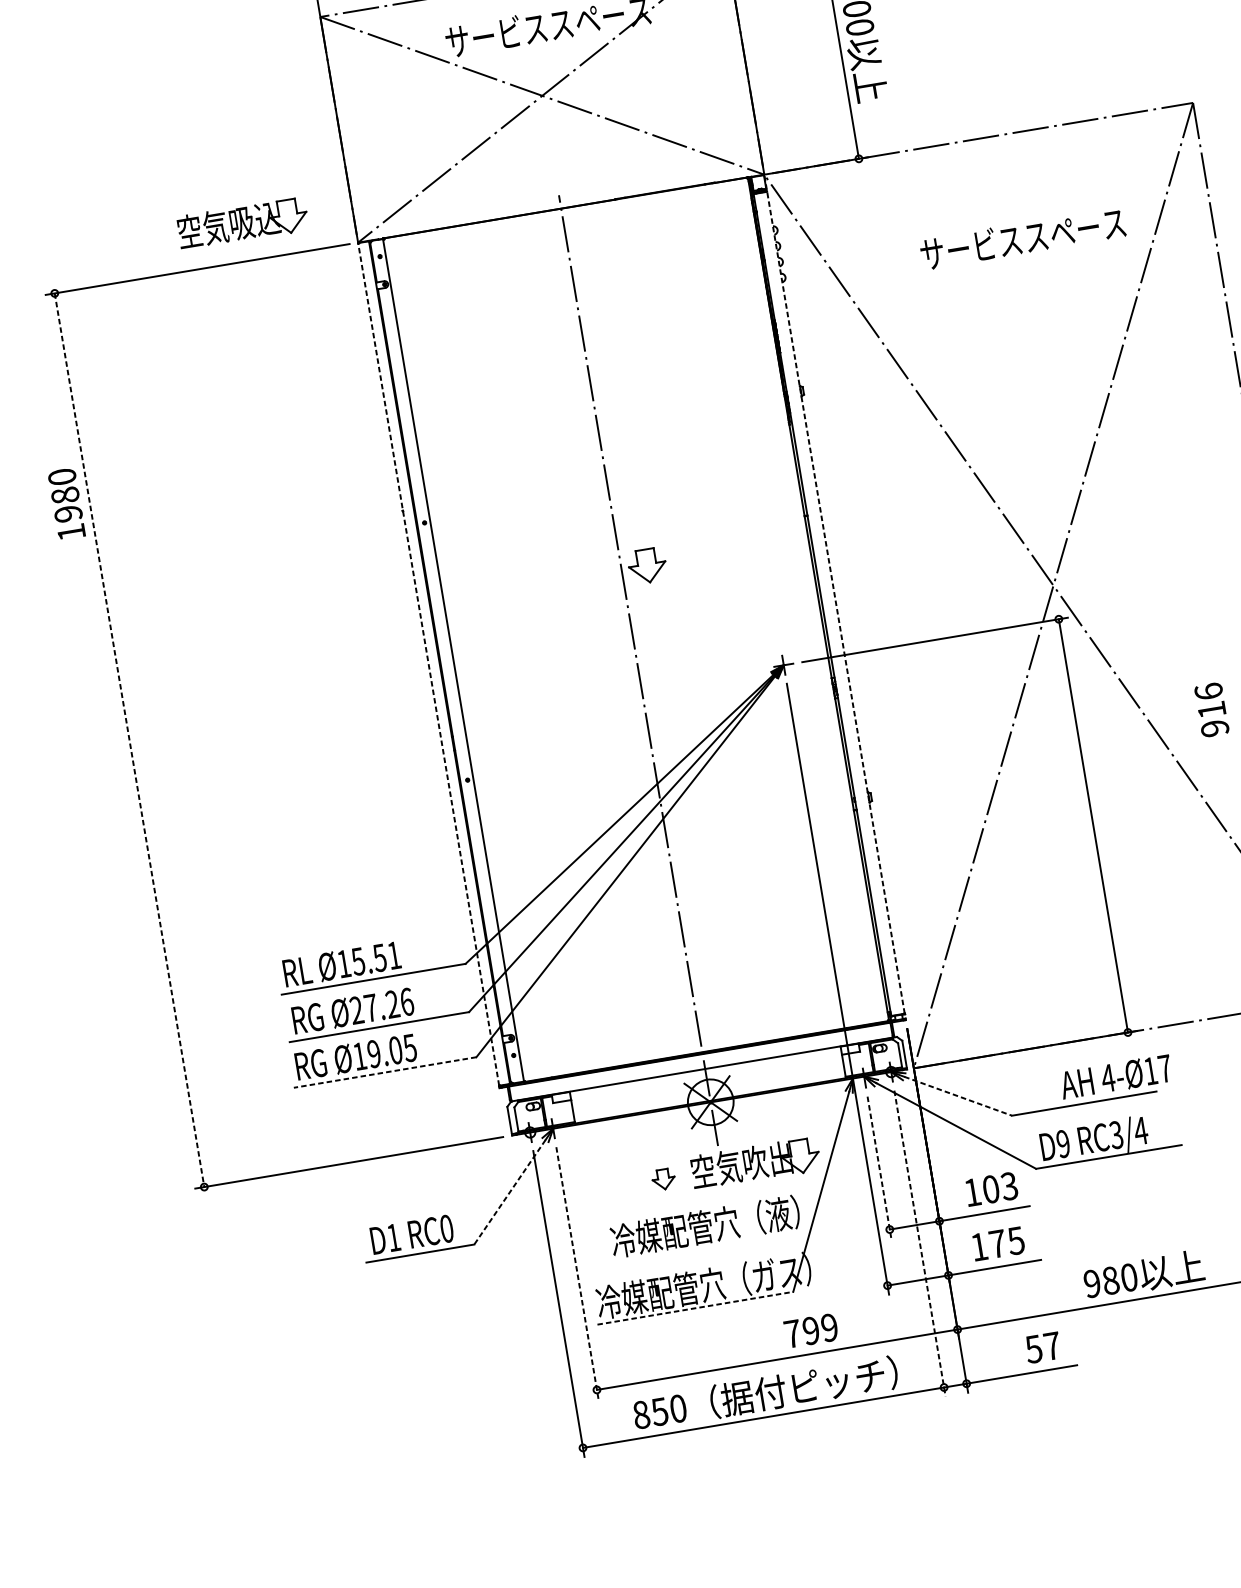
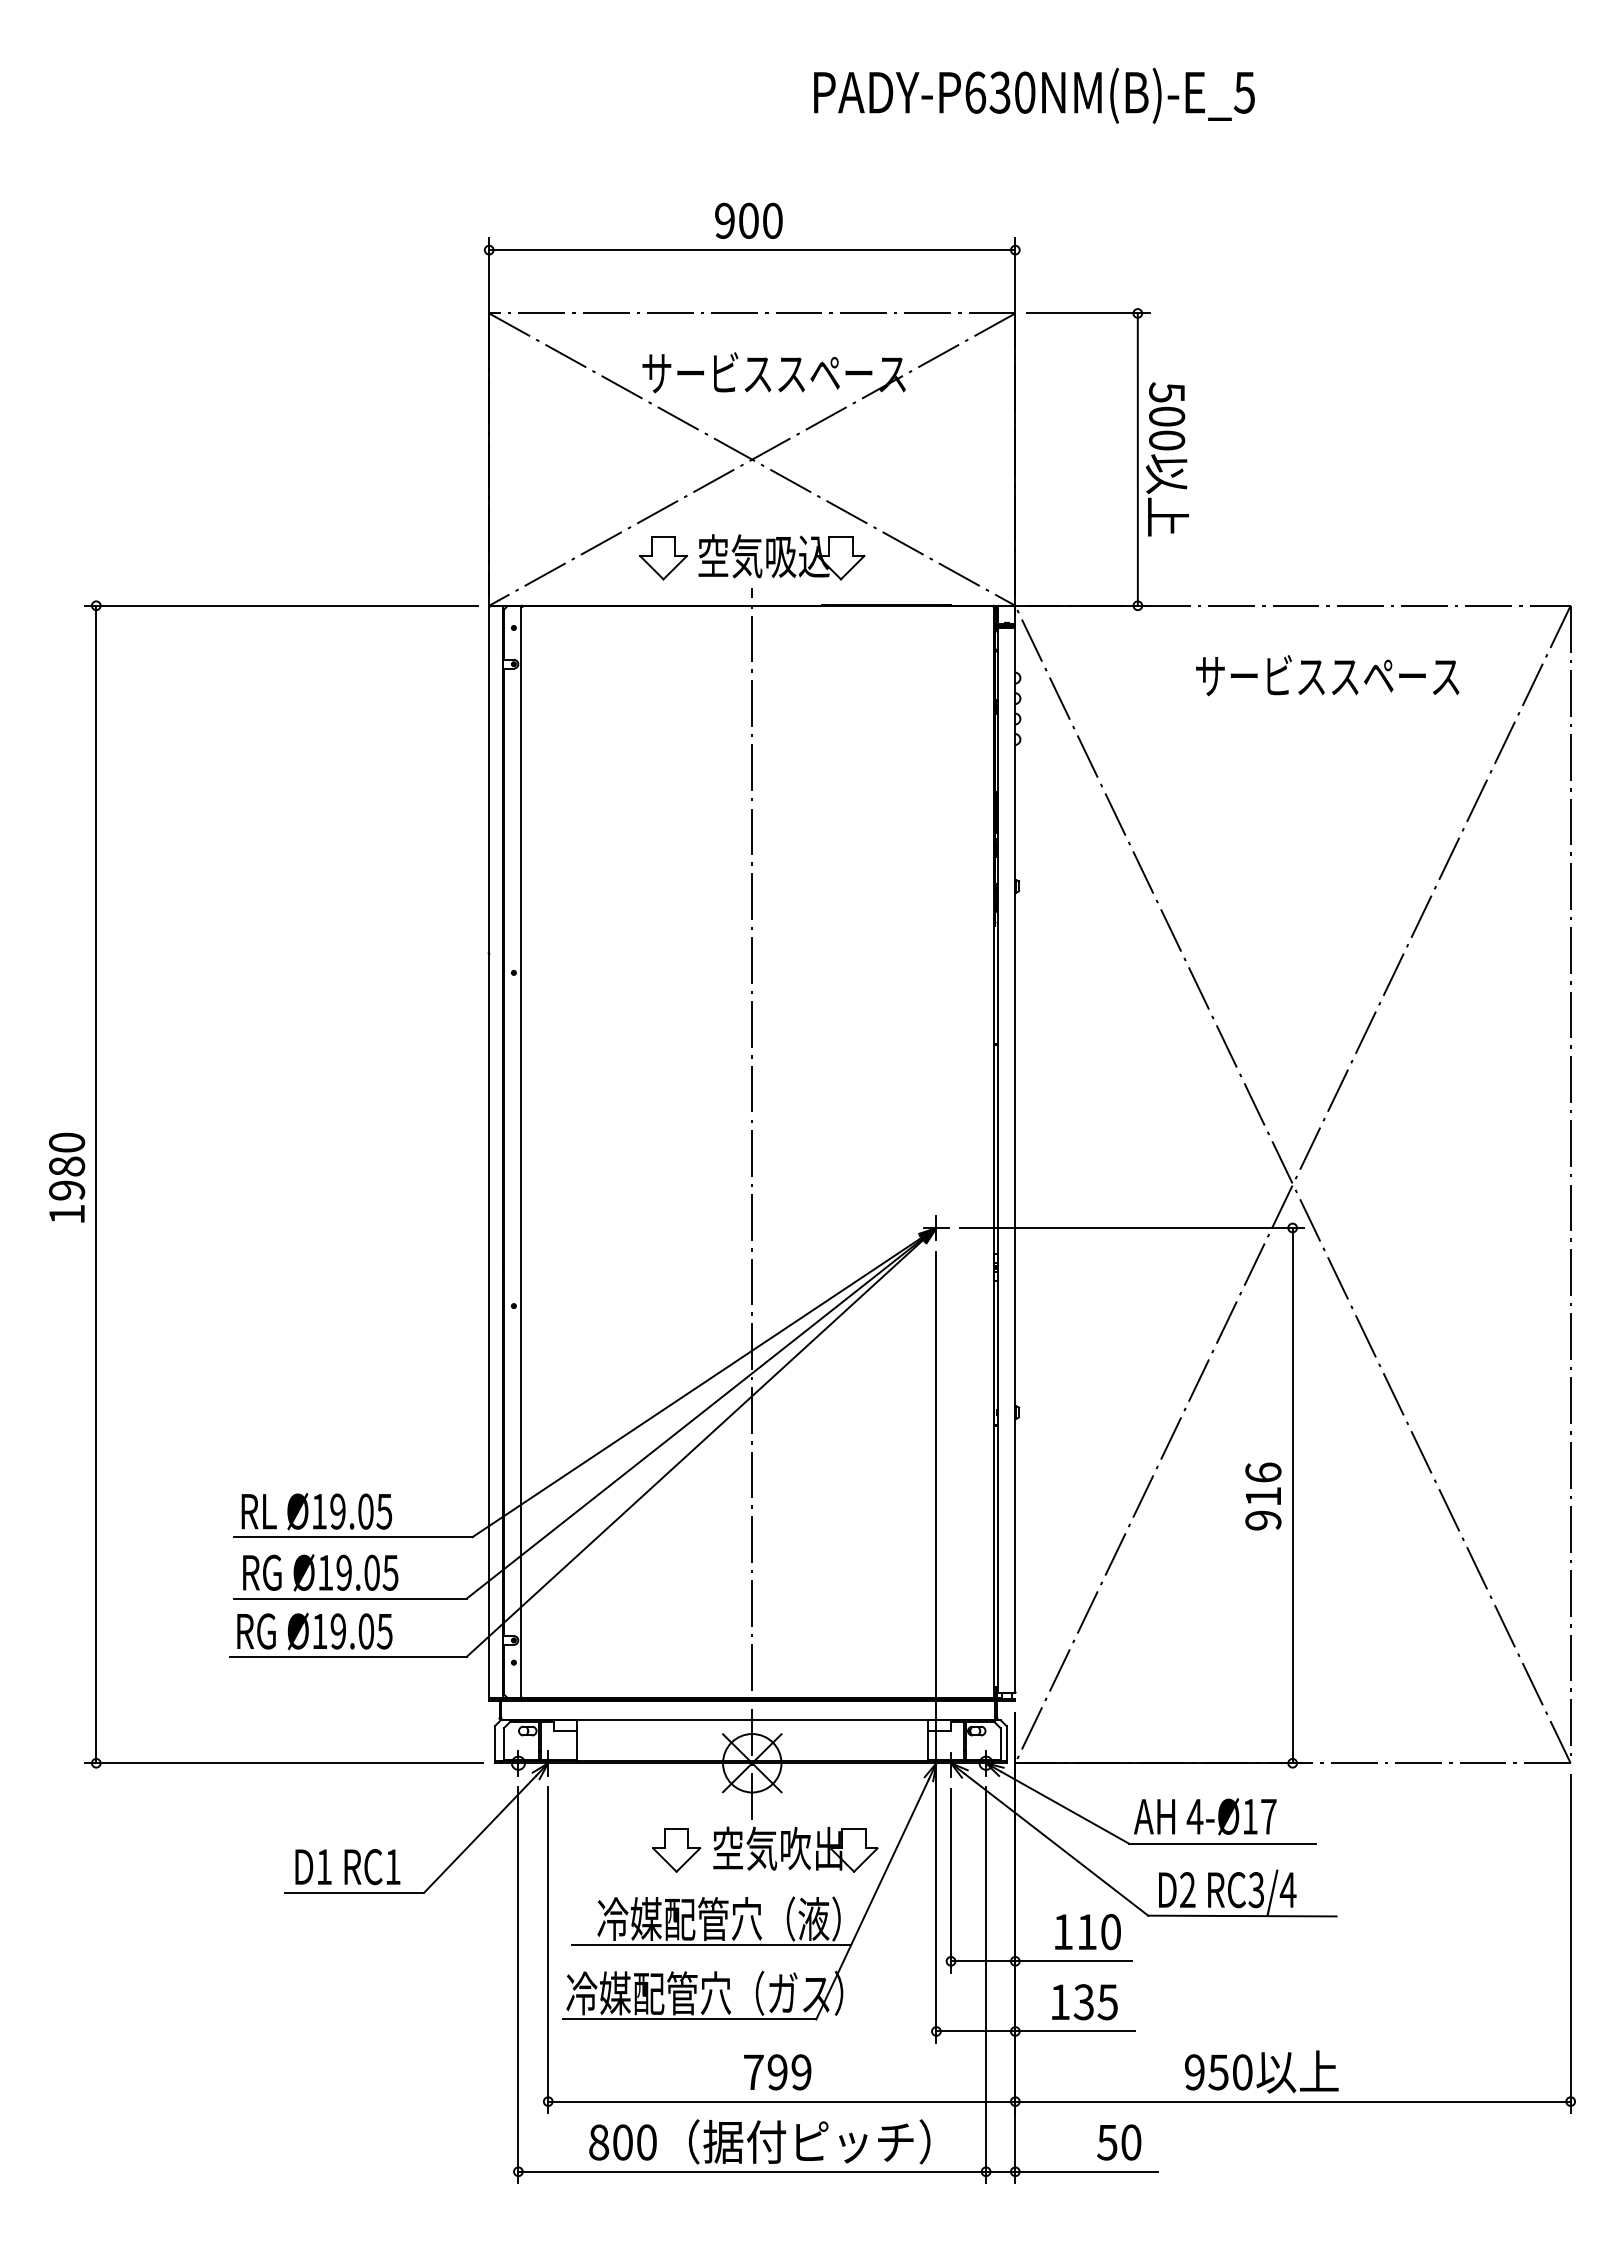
part: (242, 223) -> (781, 557), moved
text: (1022, 238) -> (1327, 675), moved
text: (67, 503) -> (67, 1177), moved
part: (647, 566) -> (663, 558), moved
line: (834, 594) -> (1015, 1149), dashed -> solid
line: (428, 664) -> (489, 1152), dashed -> solid
text: (1211, 709) -> (1263, 1496), moved
line: (129, 740) -> (96, 1184), dashed -> solid
text: (376, 958) -> (361, 1511), Ø15.51 -> Ø19.05
text: (382, 1005) -> (358, 1572), Ø27.26 -> Ø19.05
line: (384, 1072) -> (347, 1657), dashed -> solid
text: (1116, 1076) -> (1205, 1816), moved
line: (958, 1096) -> (1065, 1807), dashed -> solid
text: (1063, 1144) -> (1187, 1890), D9 -> D2
line: (879, 1167) -> (951, 1881), dashed -> solid
part: (663, 1179) -> (676, 1850), size x1.67
text: (999, 1188) -> (1098, 1932), 103 -> 110
line: (510, 1192) -> (480, 1834), dashed -> solid
text: (446, 1229) -> (392, 1867), RC0 -> RC1
line: (920, 1243) -> (986, 1985), dashed -> solid
text: (997, 1244) -> (1083, 2002), 175 -> 135
line: (702, 1248) -> (711, 1945), added
line: (577, 1273) -> (548, 1950), dashed -> solid
text: (1110, 1280) -> (1218, 2072), 980 -> 950
line: (695, 1308) -> (689, 2019), dashed -> solid
text: (811, 1330) -> (777, 2072), moved
text: (1052, 1346) -> (1131, 2142), 57 -> 50
text: (659, 1411) -> (622, 2142), 850 -> 800

